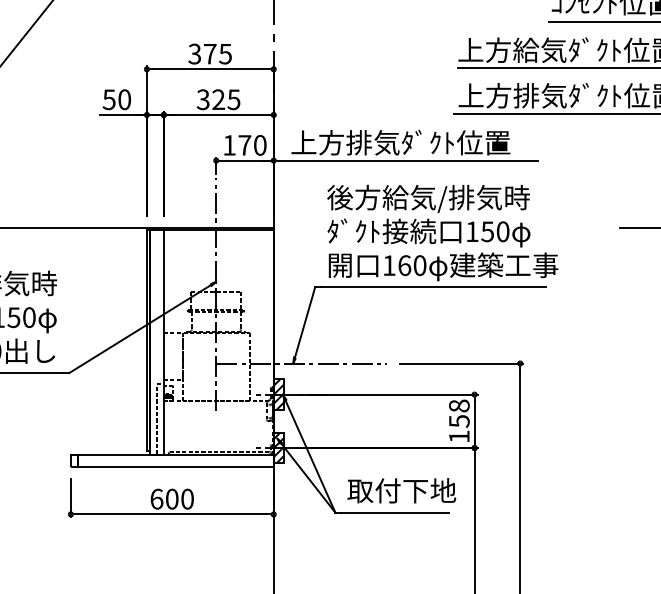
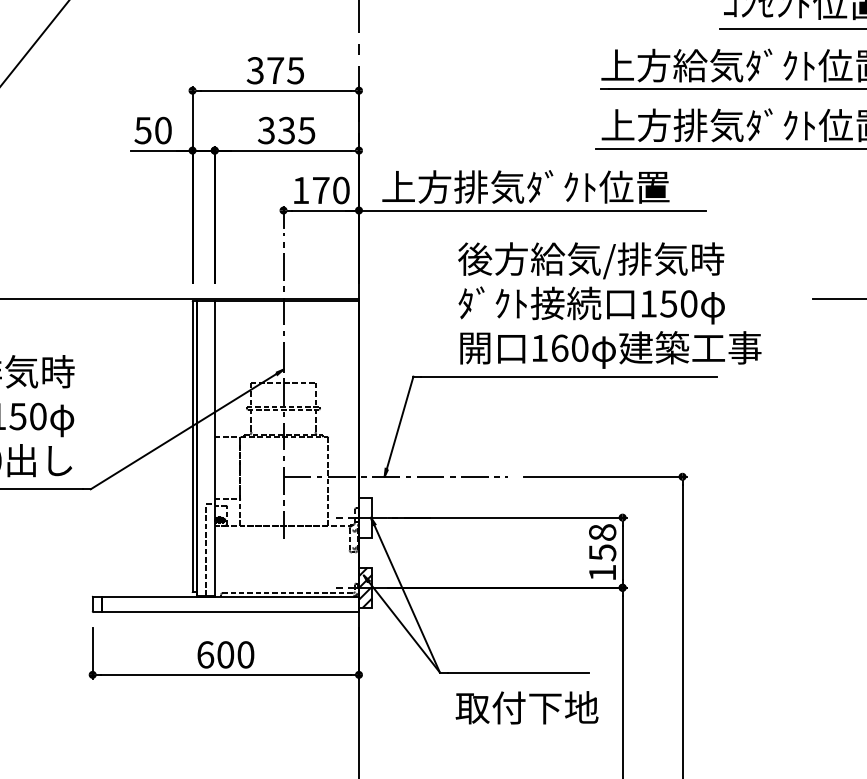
text: (218, 99) -> (286, 130), 325 -> 335
text: (442, 233) -> (609, 305), moved
hatch: (278, 394) -> (365, 517), removed
text: (401, 490) -> (526, 707), moved

